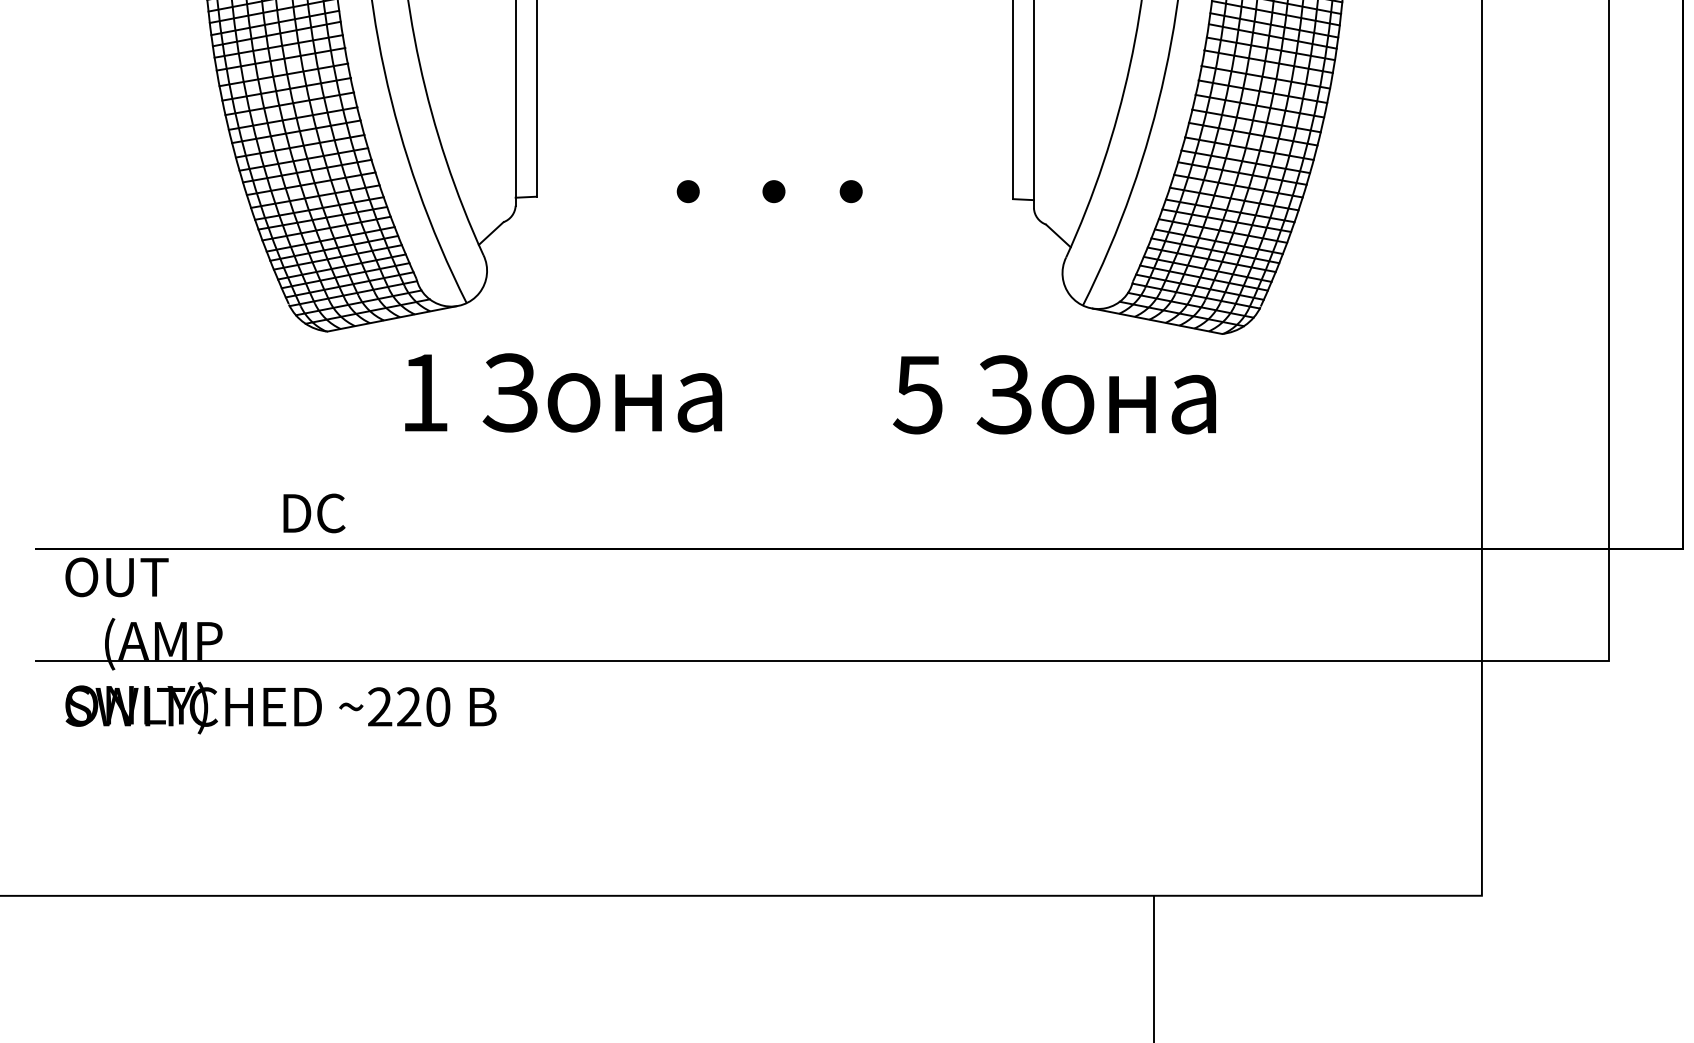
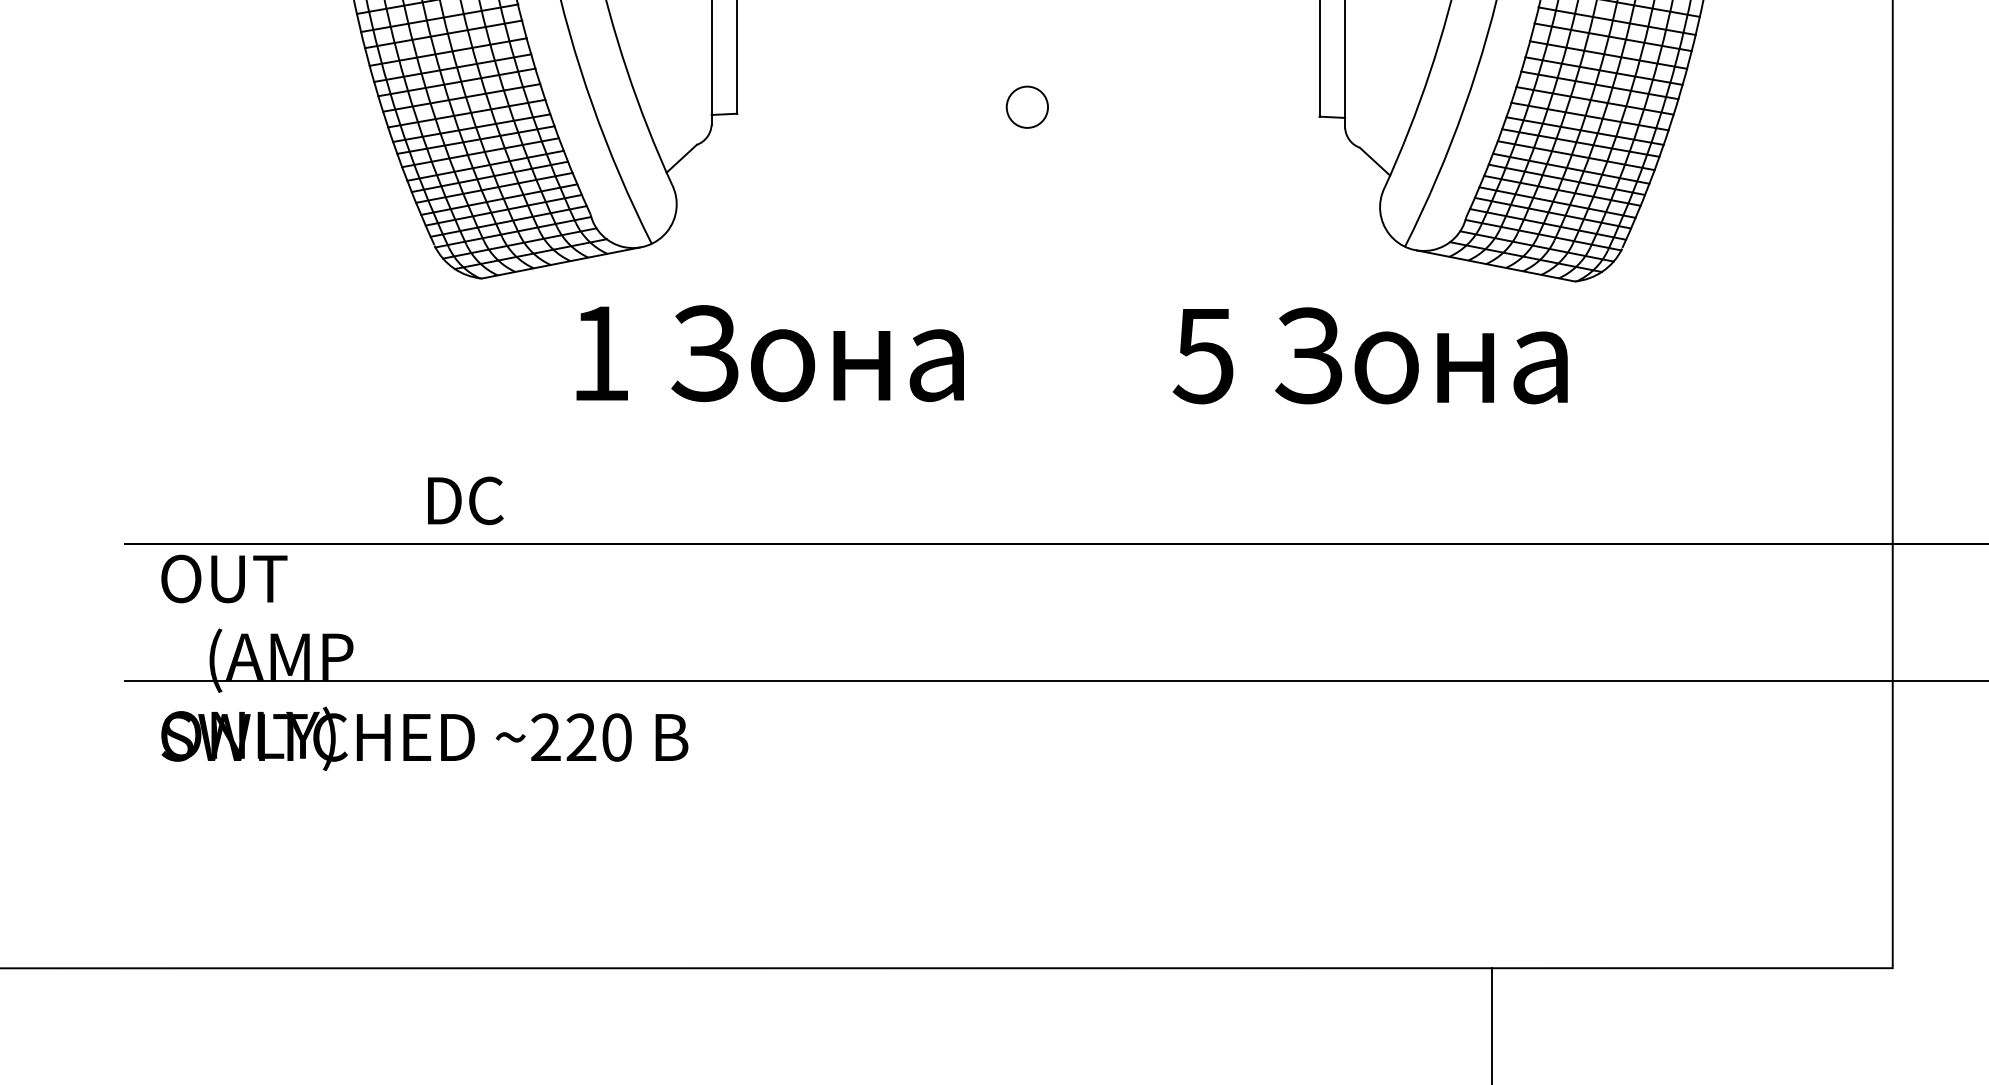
part: (687, 191) -> (921, 107), removed
part: (773, 191) -> (1026, 107), size x1.6
part: (850, 191) -> (1120, 107), removed

